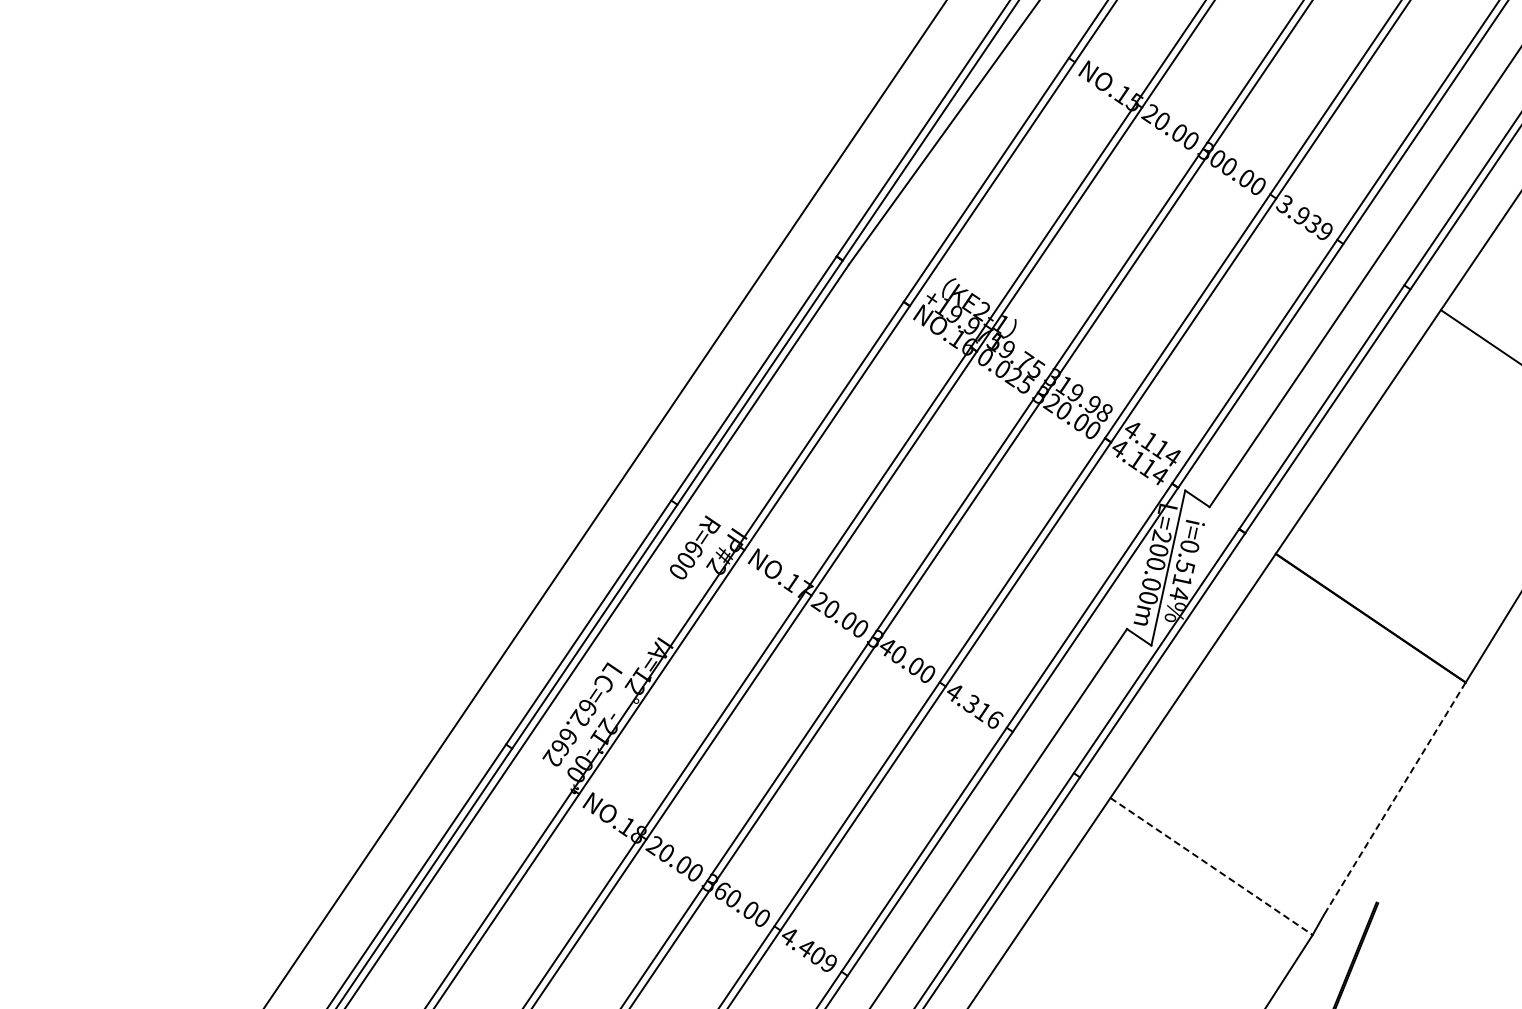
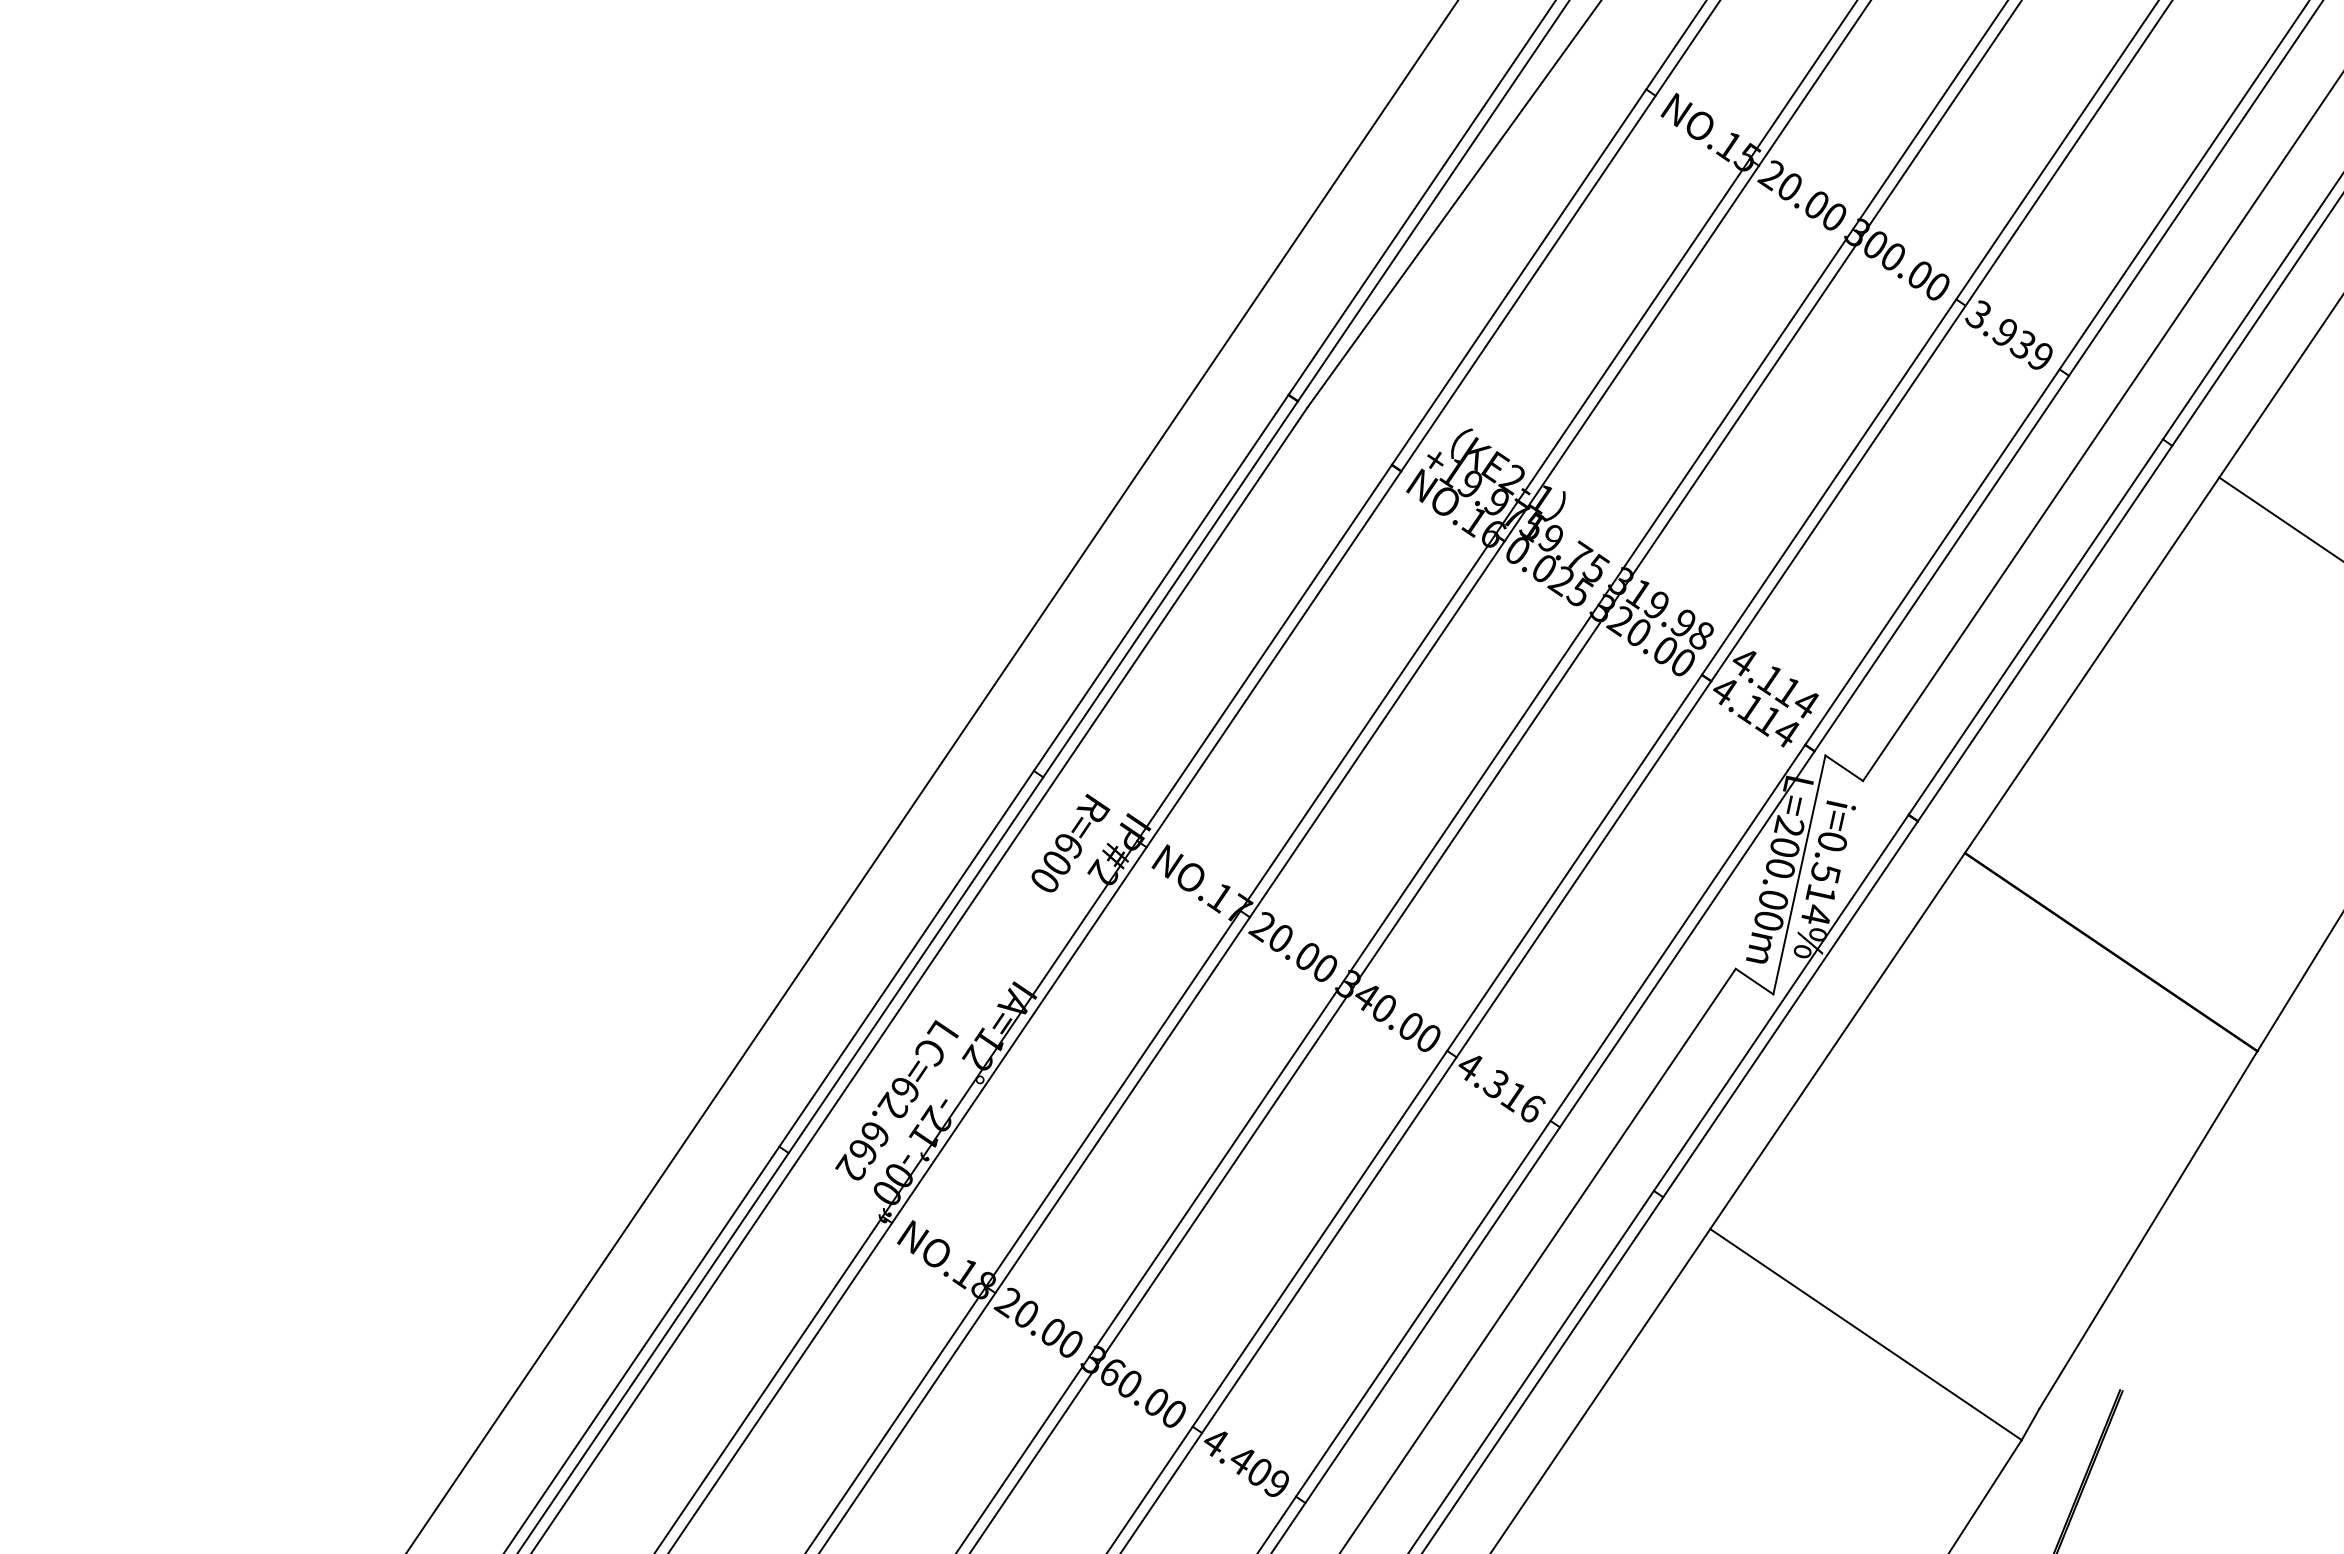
line: (1394, 798) -> (2147, 1229), dashed -> solid
line: (1211, 866) -> (1865, 1334), dashed -> solid

